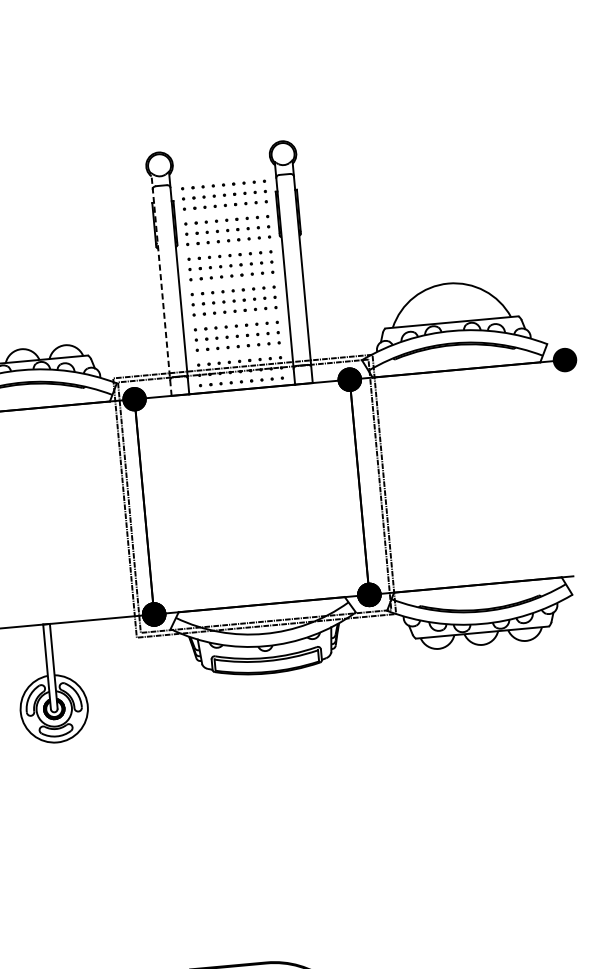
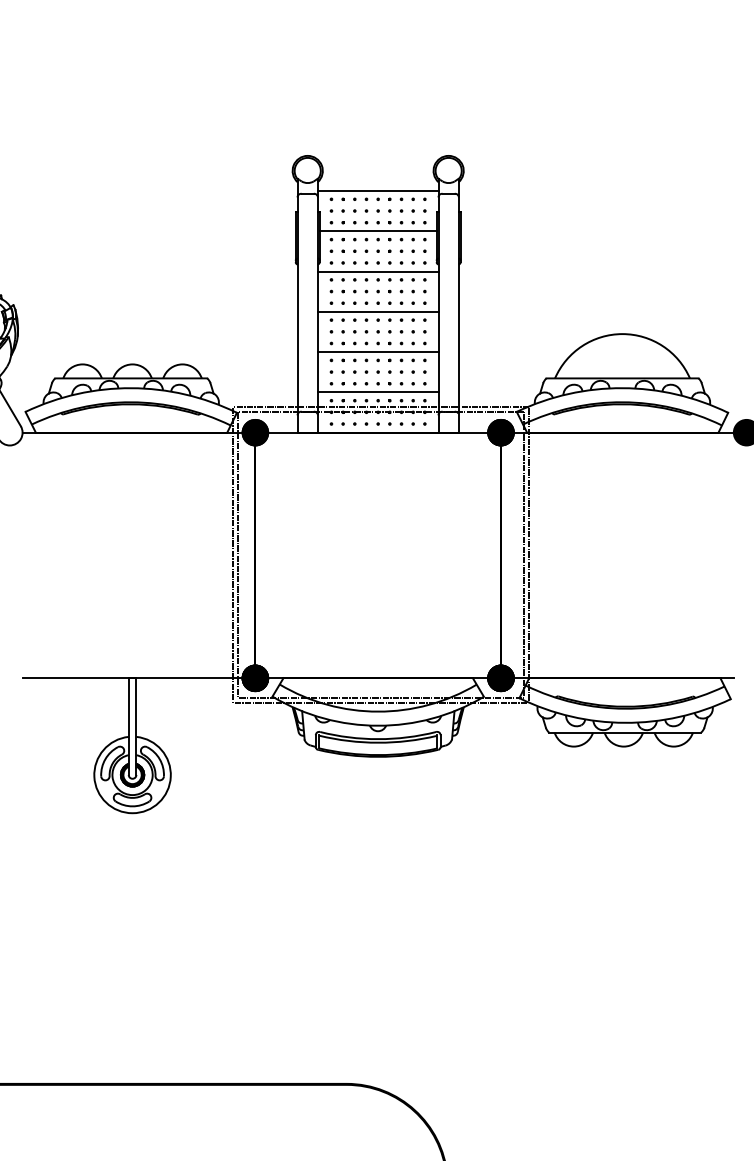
line: (222, 178) -> (377, 191), added
line: (225, 213) -> (377, 231), added
line: (228, 248) -> (377, 271), added
line: (231, 283) -> (377, 311), added
line: (161, 284) -> (297, 305), dashed -> solid
line: (235, 319) -> (377, 352), added
line: (238, 354) -> (377, 392), added

